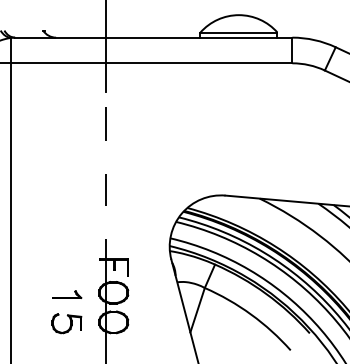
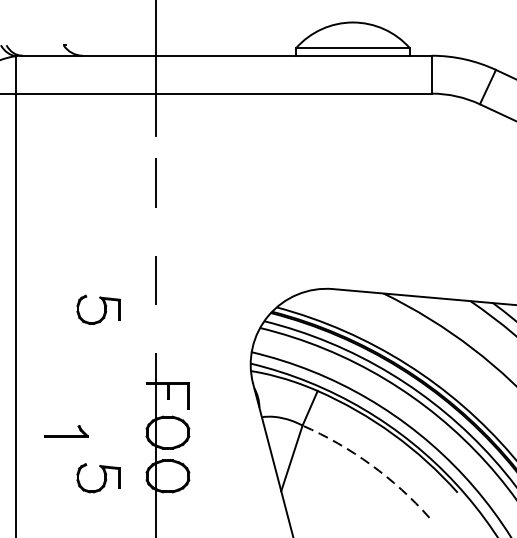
part: (66, 209) -> (98, 309), added
part: (67, 294) -> (67, 430), moved
arc: (251, 314) -> (371, 464), solid -> dashed

